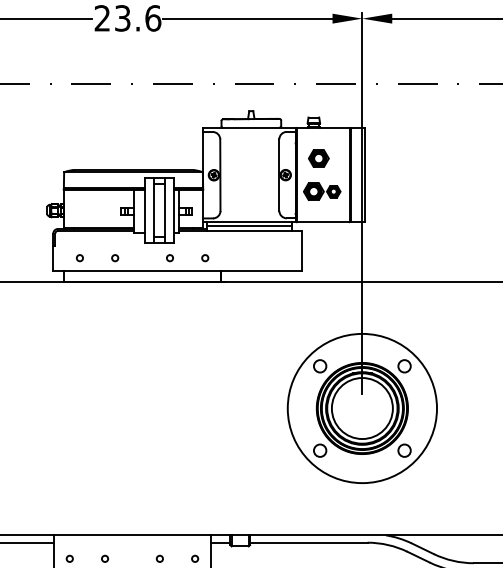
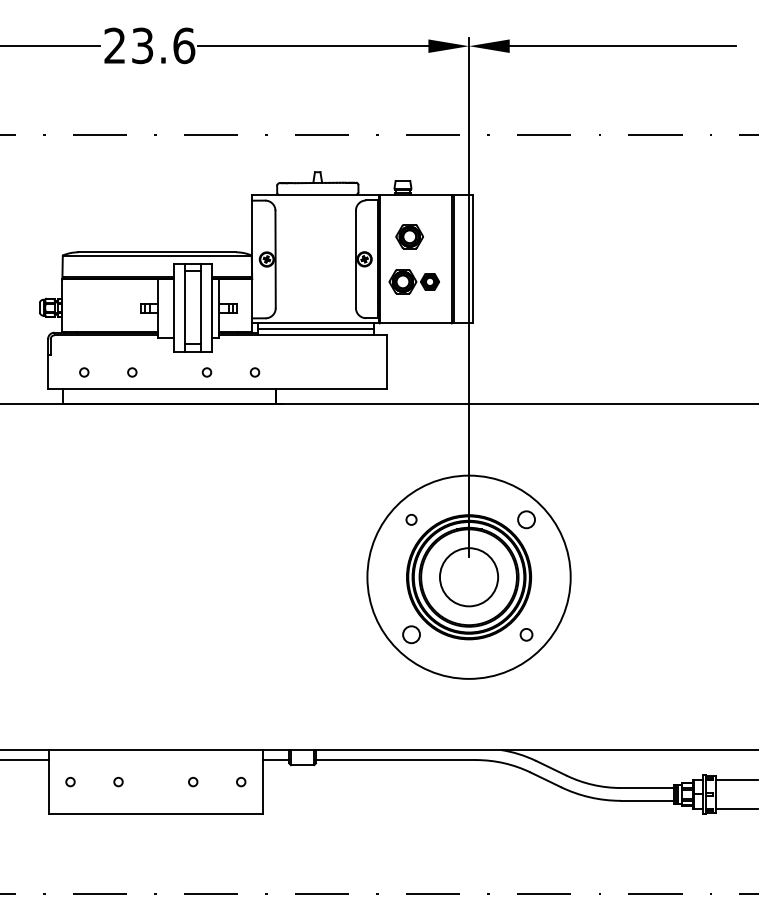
circle: (320, 366) -> (411, 519), size x0.6
circle: (361, 407) -> (468, 576), size x0.7
circle: (404, 450) -> (526, 634), size x0.7

